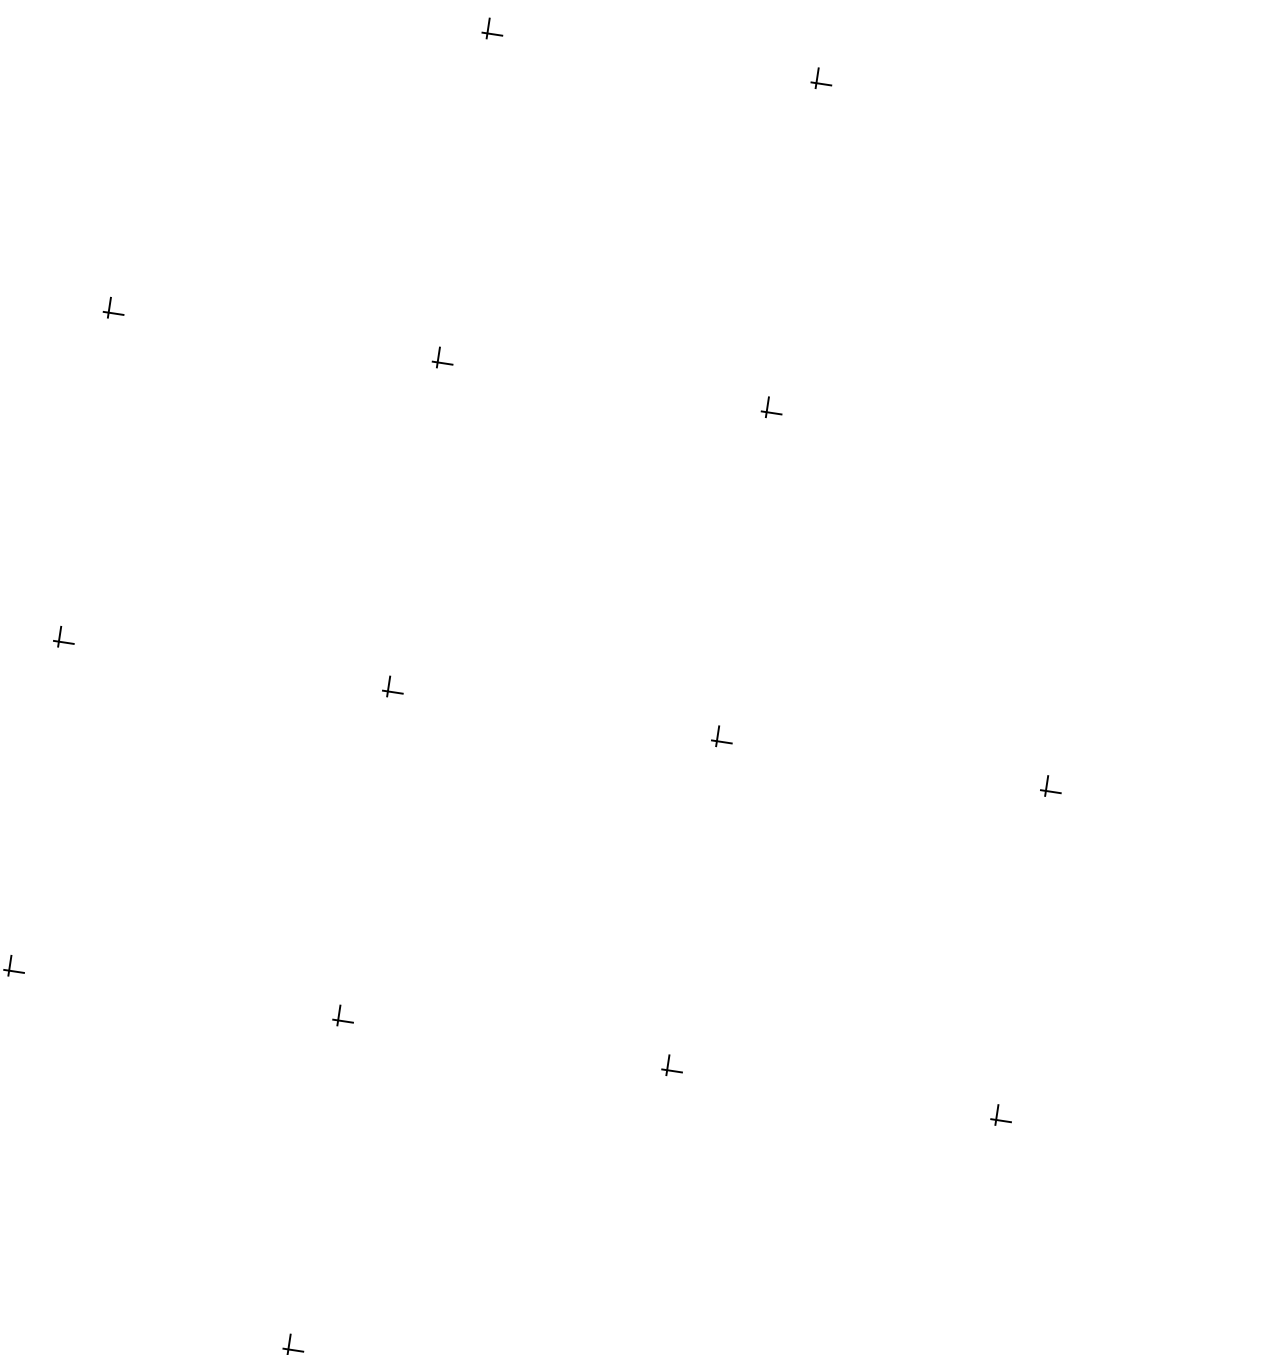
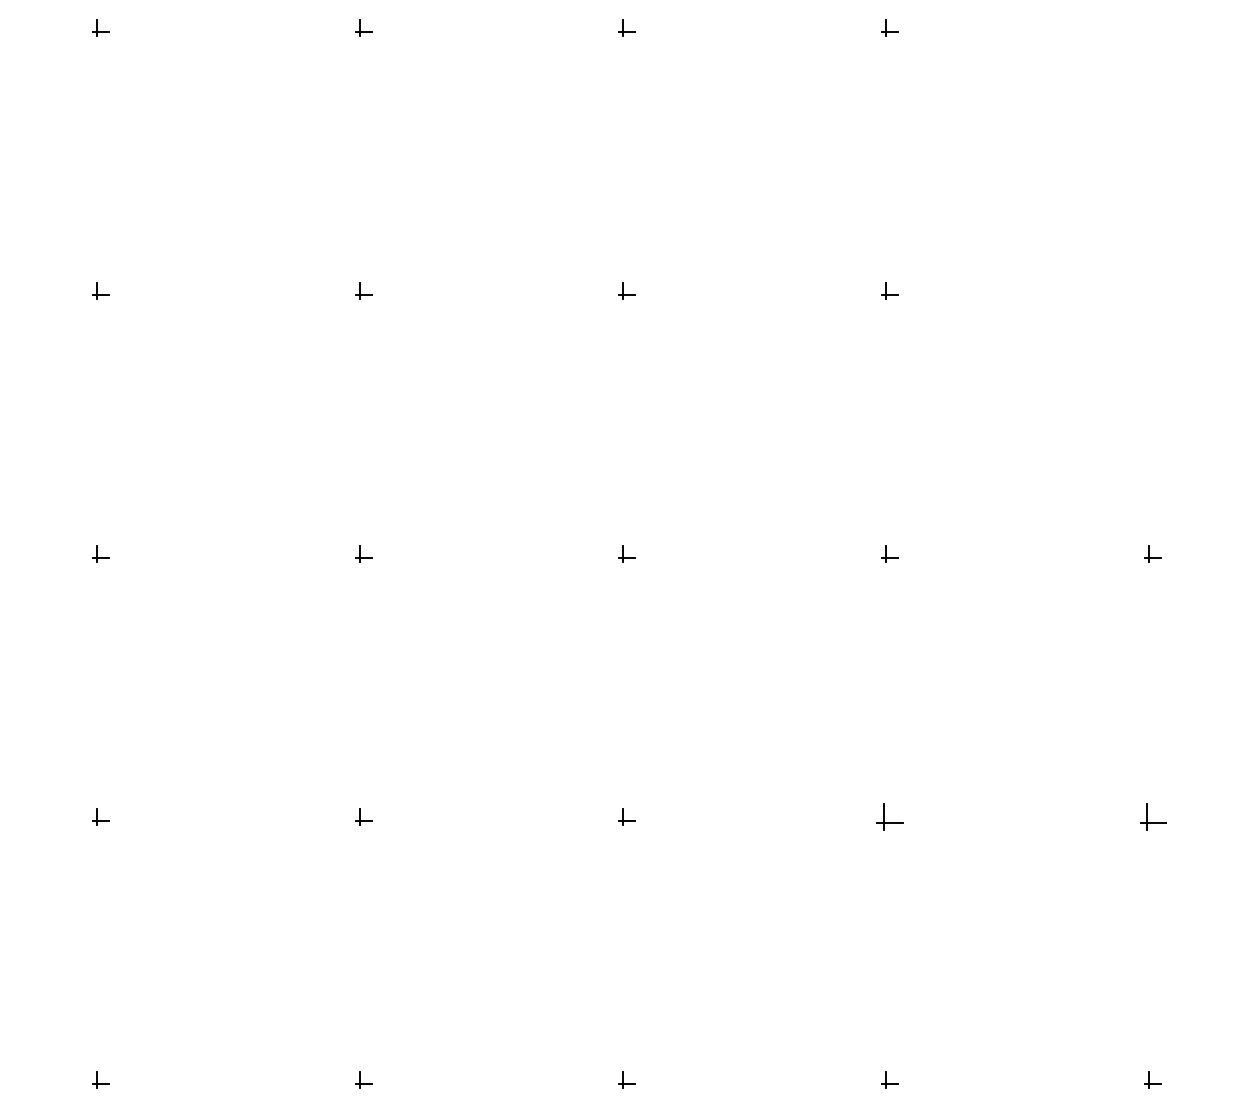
part: (672, 1065) -> (889, 816), size x1.6
part: (1001, 1114) -> (1152, 816), size x1.6

